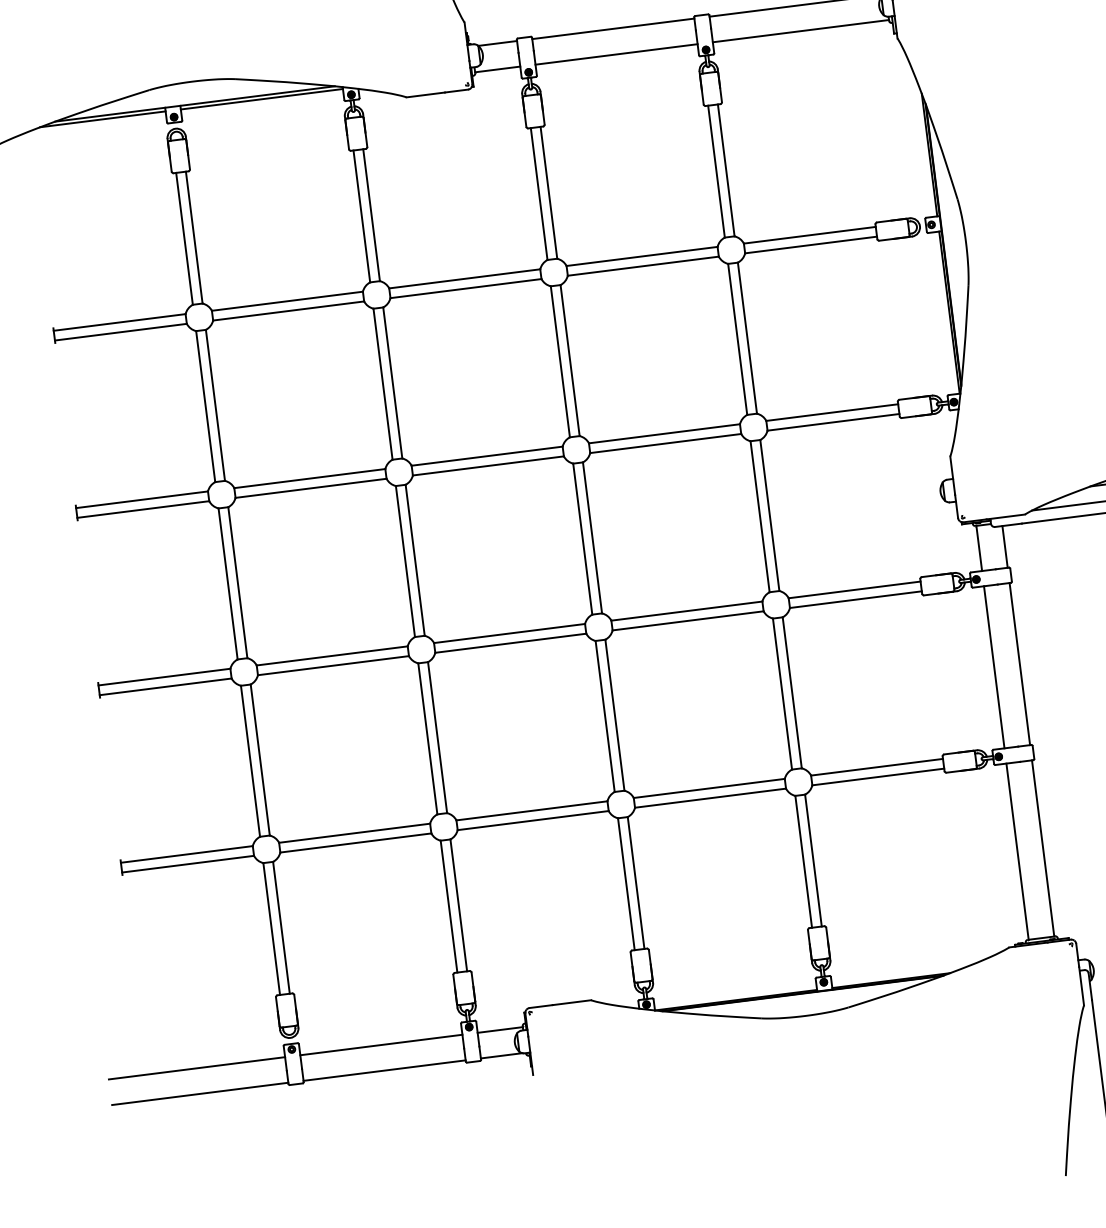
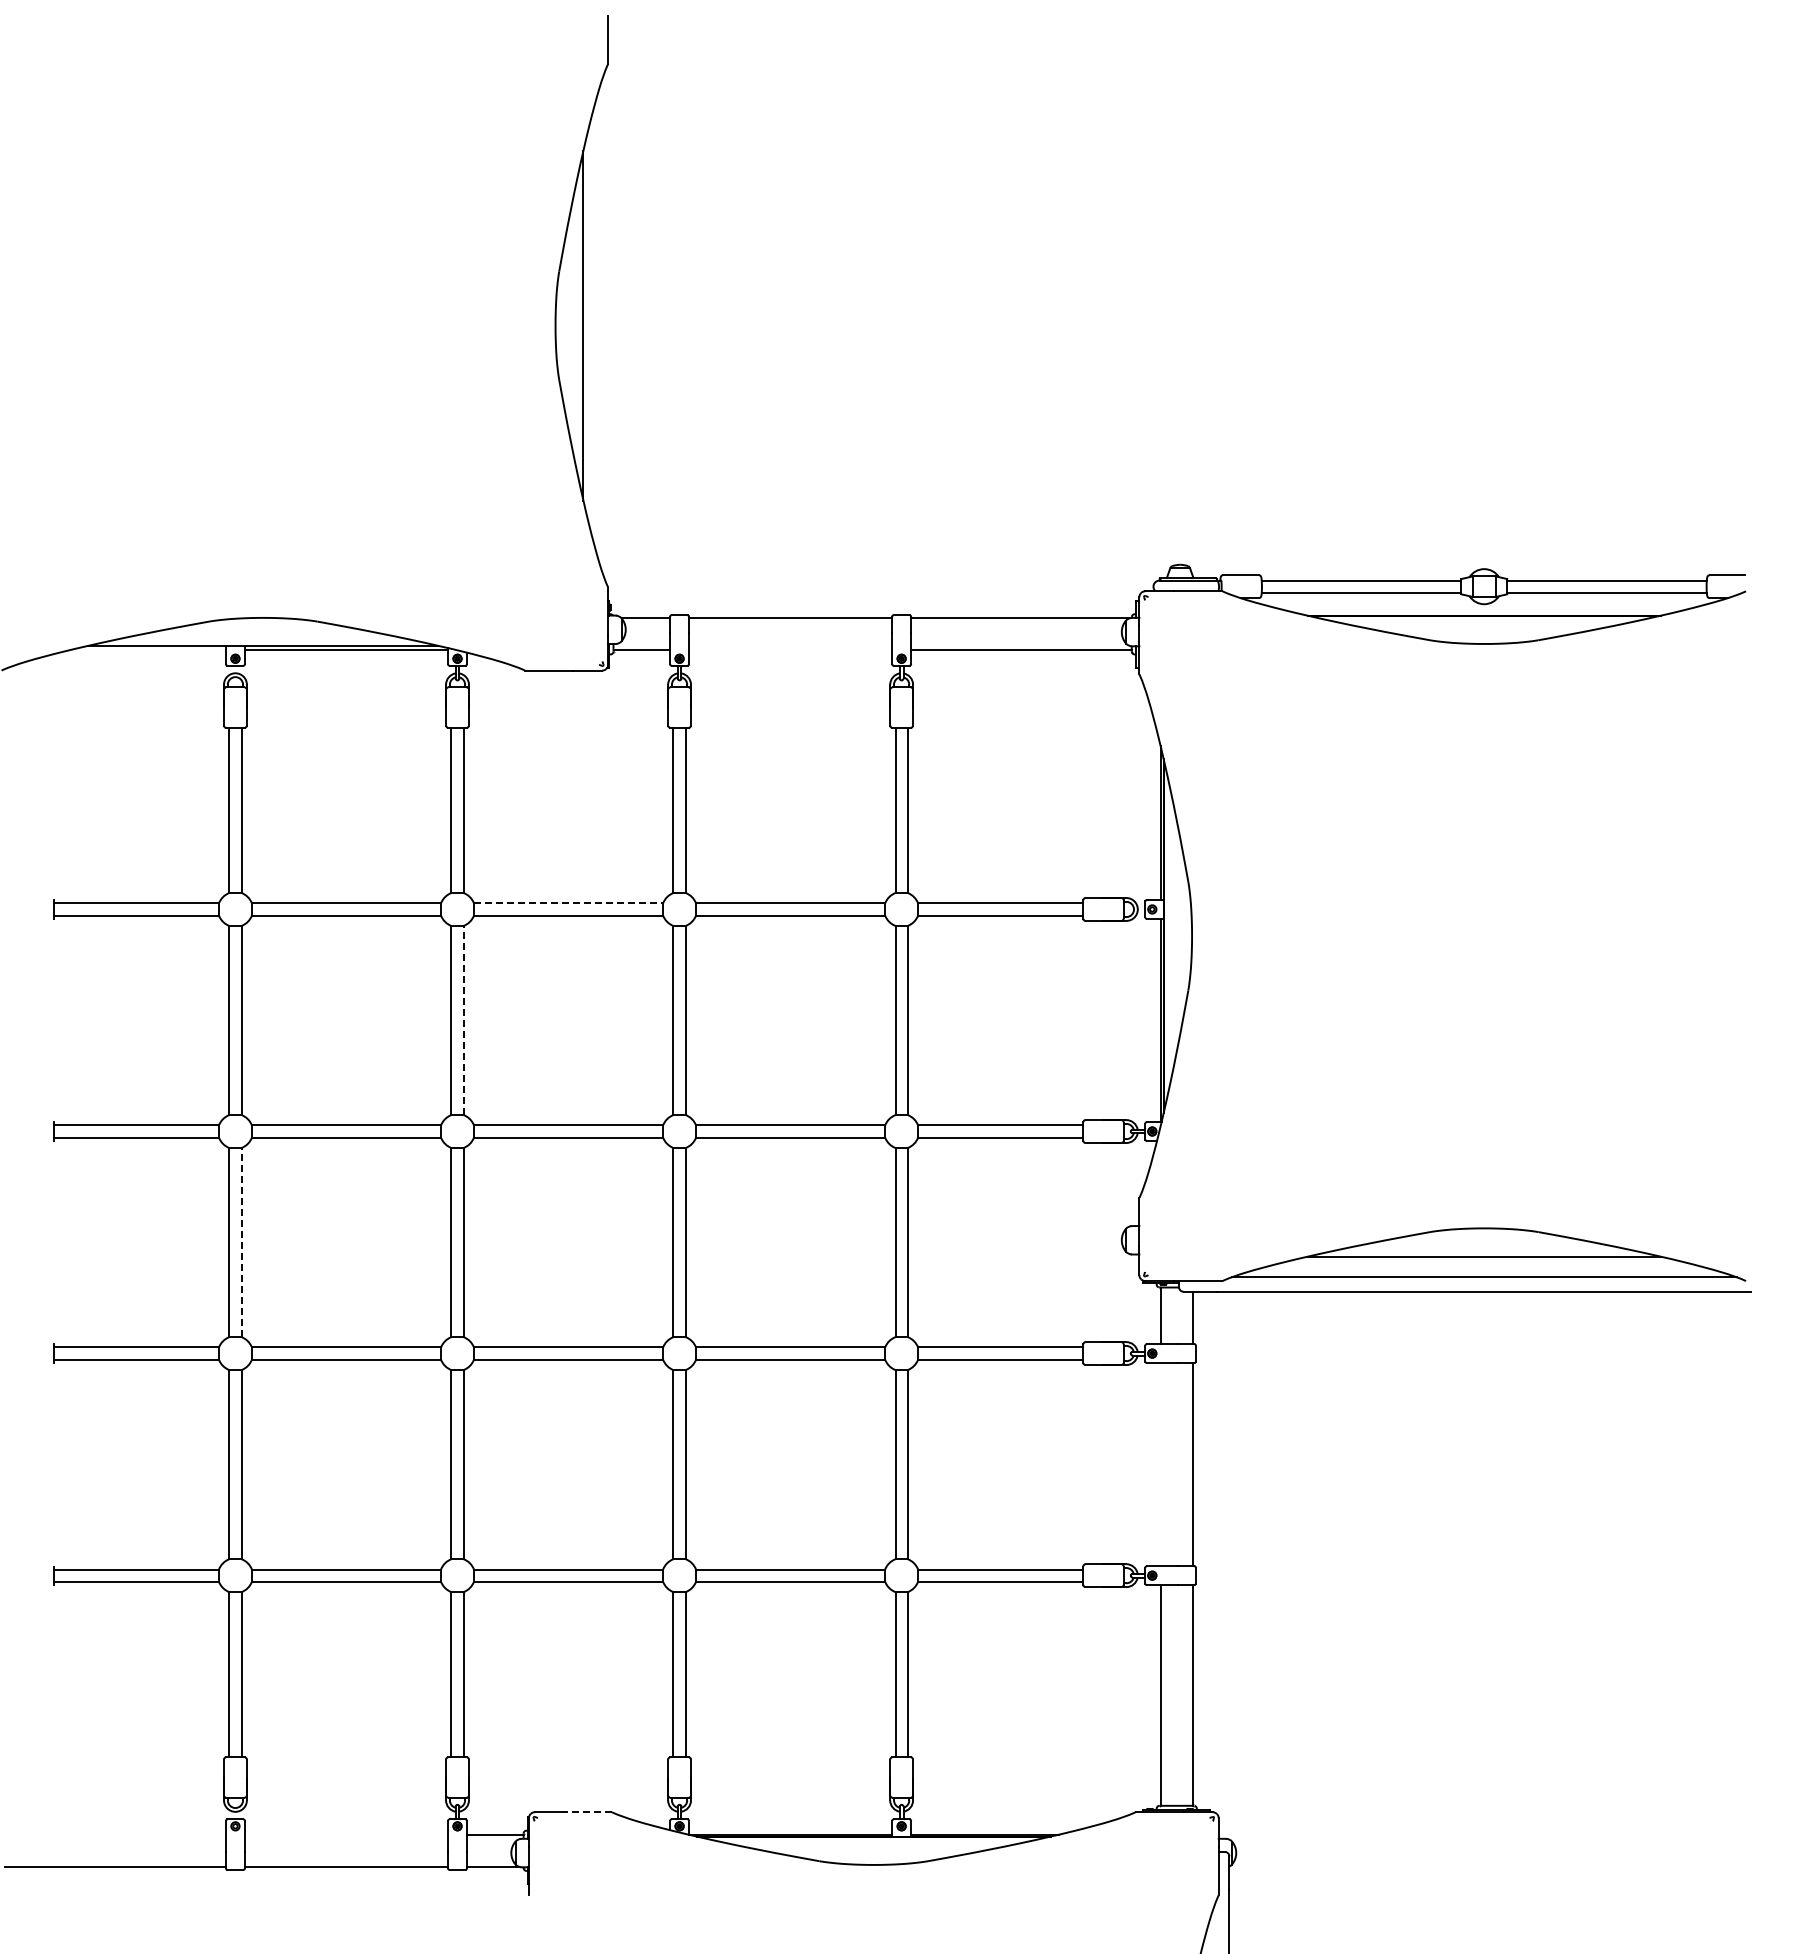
line: (616, 54) -> (790, 650), removed
line: (102, 119) -> (146, 650), removed
line: (464, 278) -> (568, 903), solid -> dashed
line: (392, 382) -> (463, 1020), solid -> dashed
line: (237, 582) -> (241, 1242), solid -> dashed
line: (994, 667) -> (1160, 1464), removed
line: (571, 1002) -> (587, 1812), solid -> dashed
line: (380, 1044) -> (345, 1834), removed
line: (196, 1068) -> (115, 1834), removed

